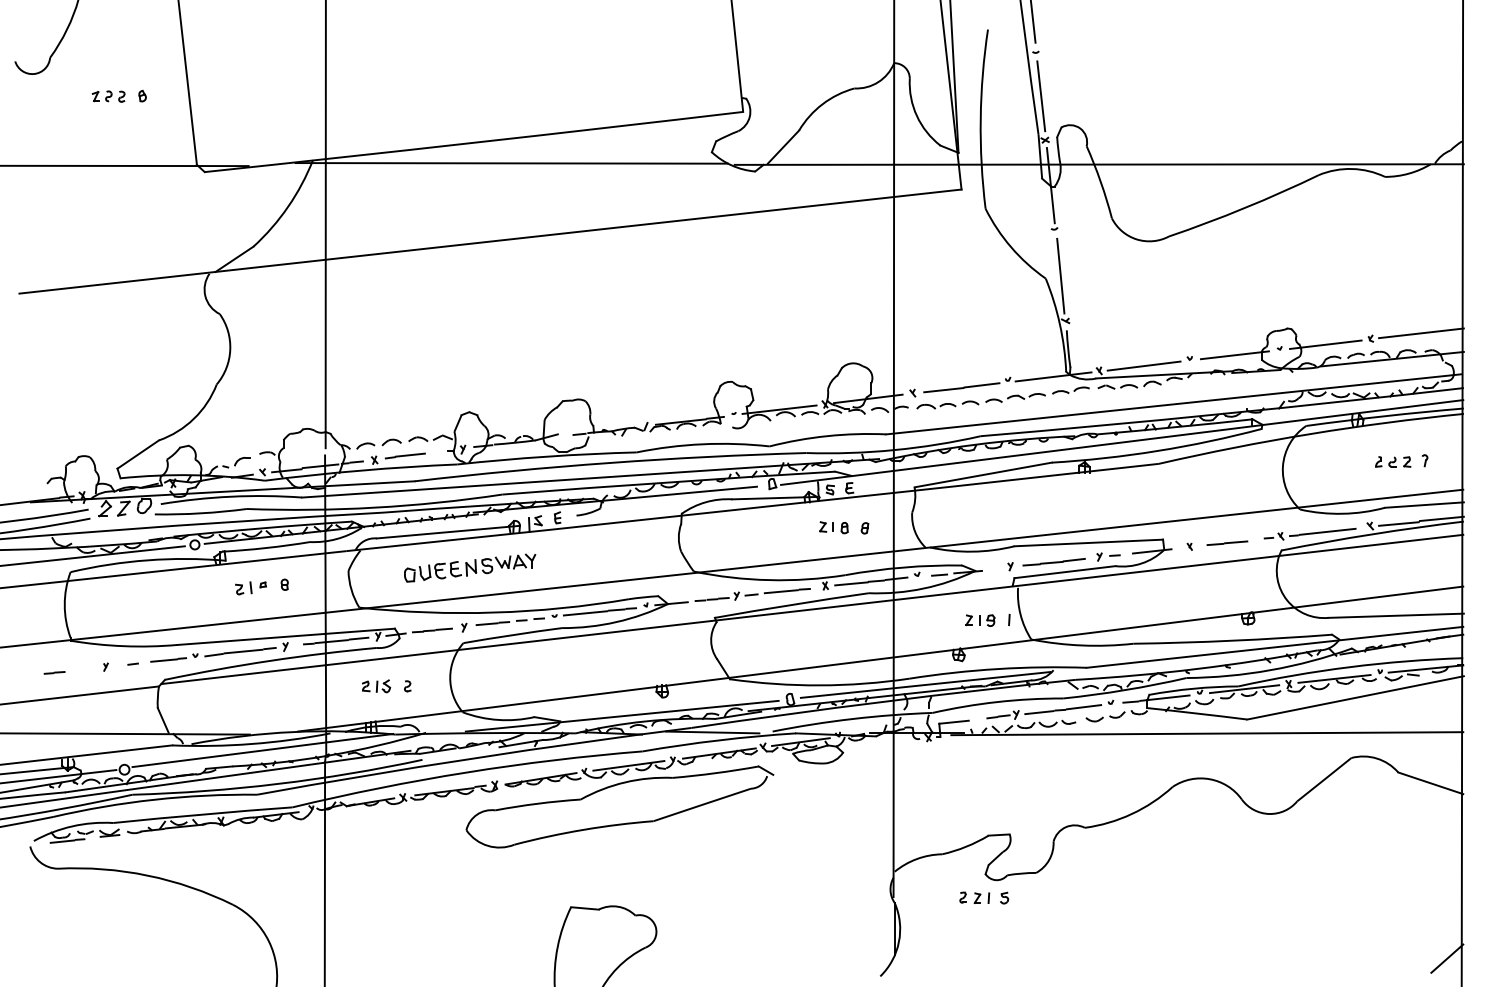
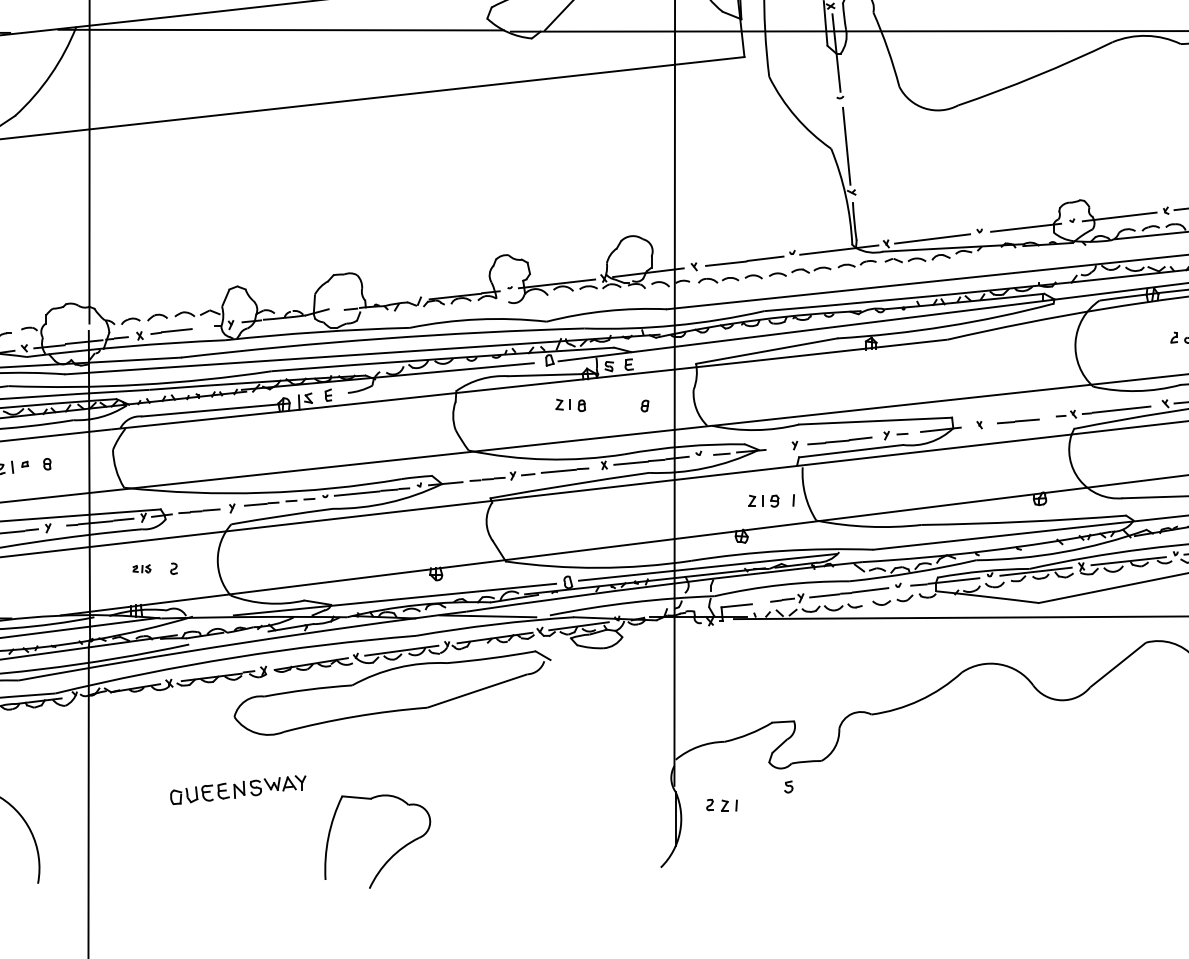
part: (833, 527) -> (570, 405), moved
part: (470, 567) -> (238, 789), moved
part: (376, 686) -> (141, 568), size x0.6
part: (974, 897) -> (721, 804), moved

